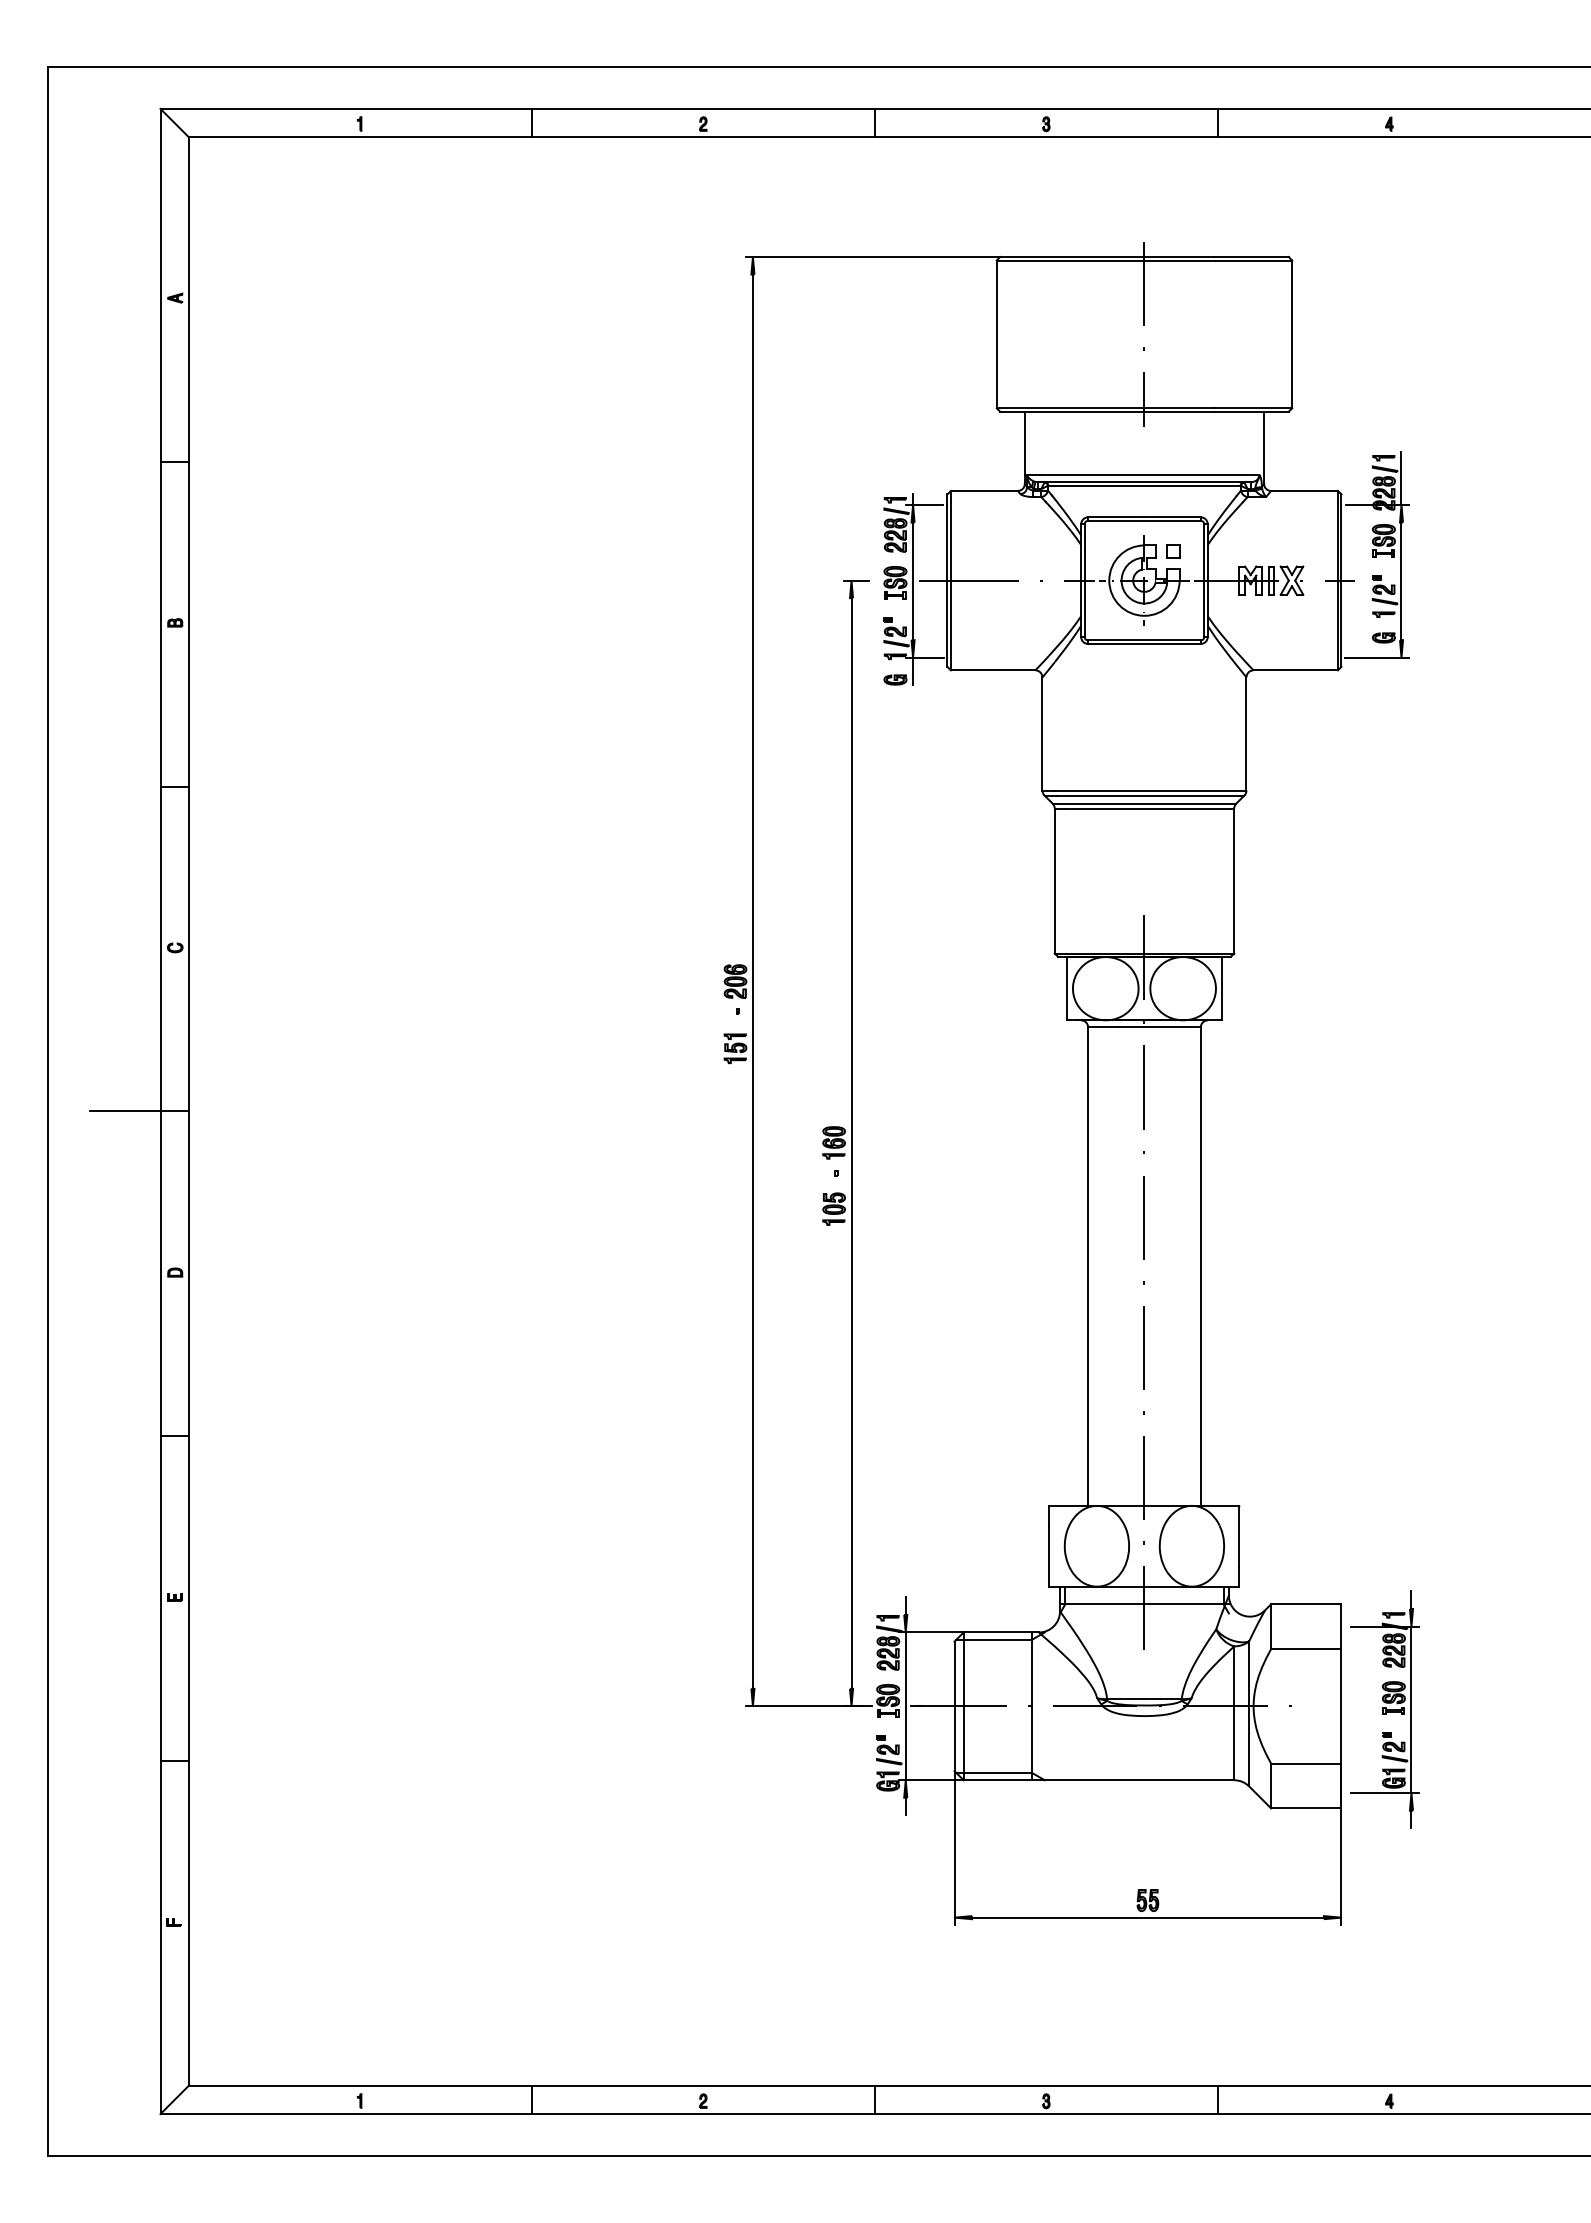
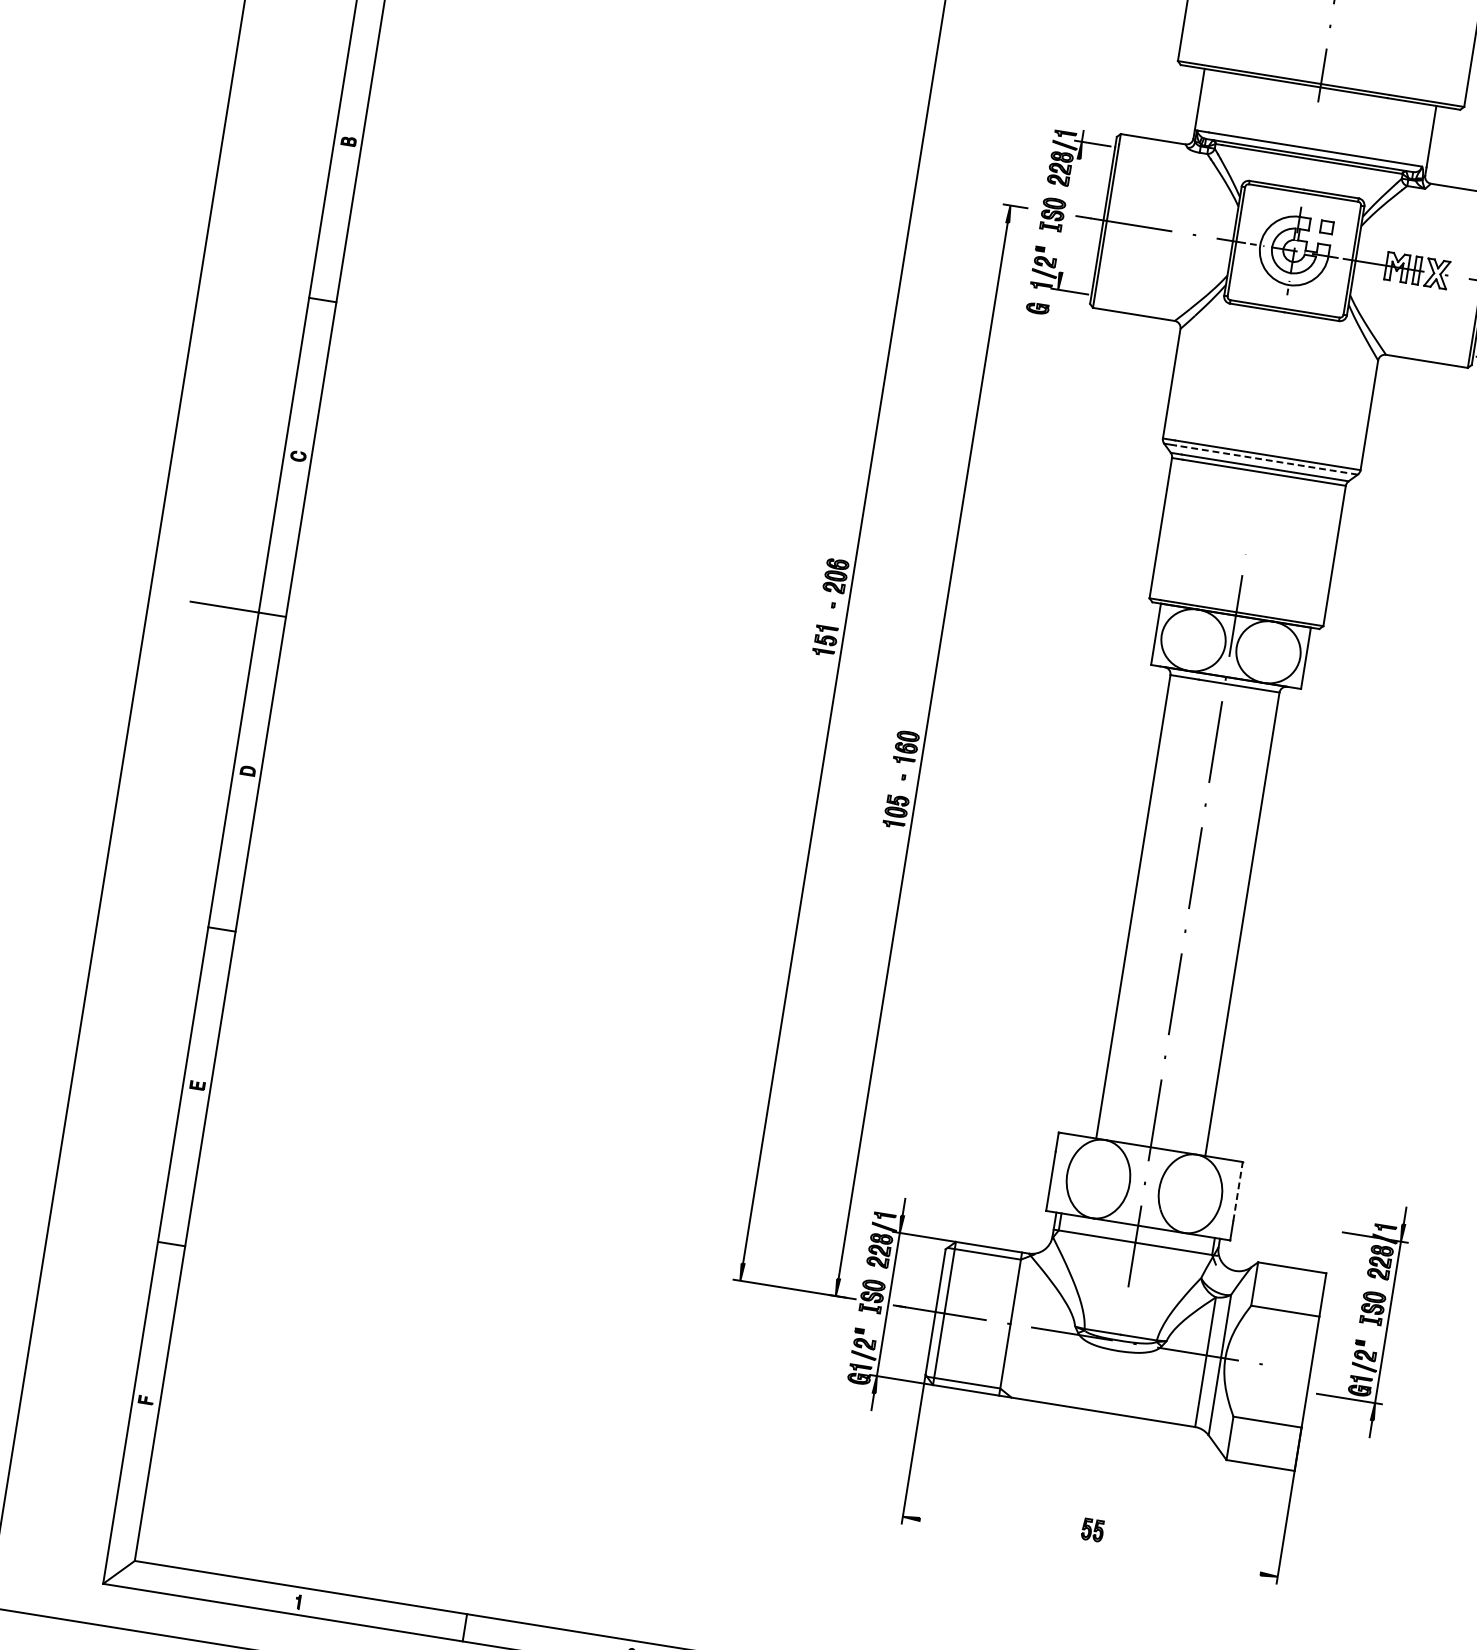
line: (913, 581) -> (1070, 215), removed
line: (913, 671) -> (1056, 303), removed
line: (1150, 795) -> (1266, 460), solid -> dashed
line: (1239, 1536) -> (1238, 1191), solid -> dashed
part: (1384, 1709) -> (1361, 1317), moved
line: (1147, 1917) -> (1089, 1546), removed

